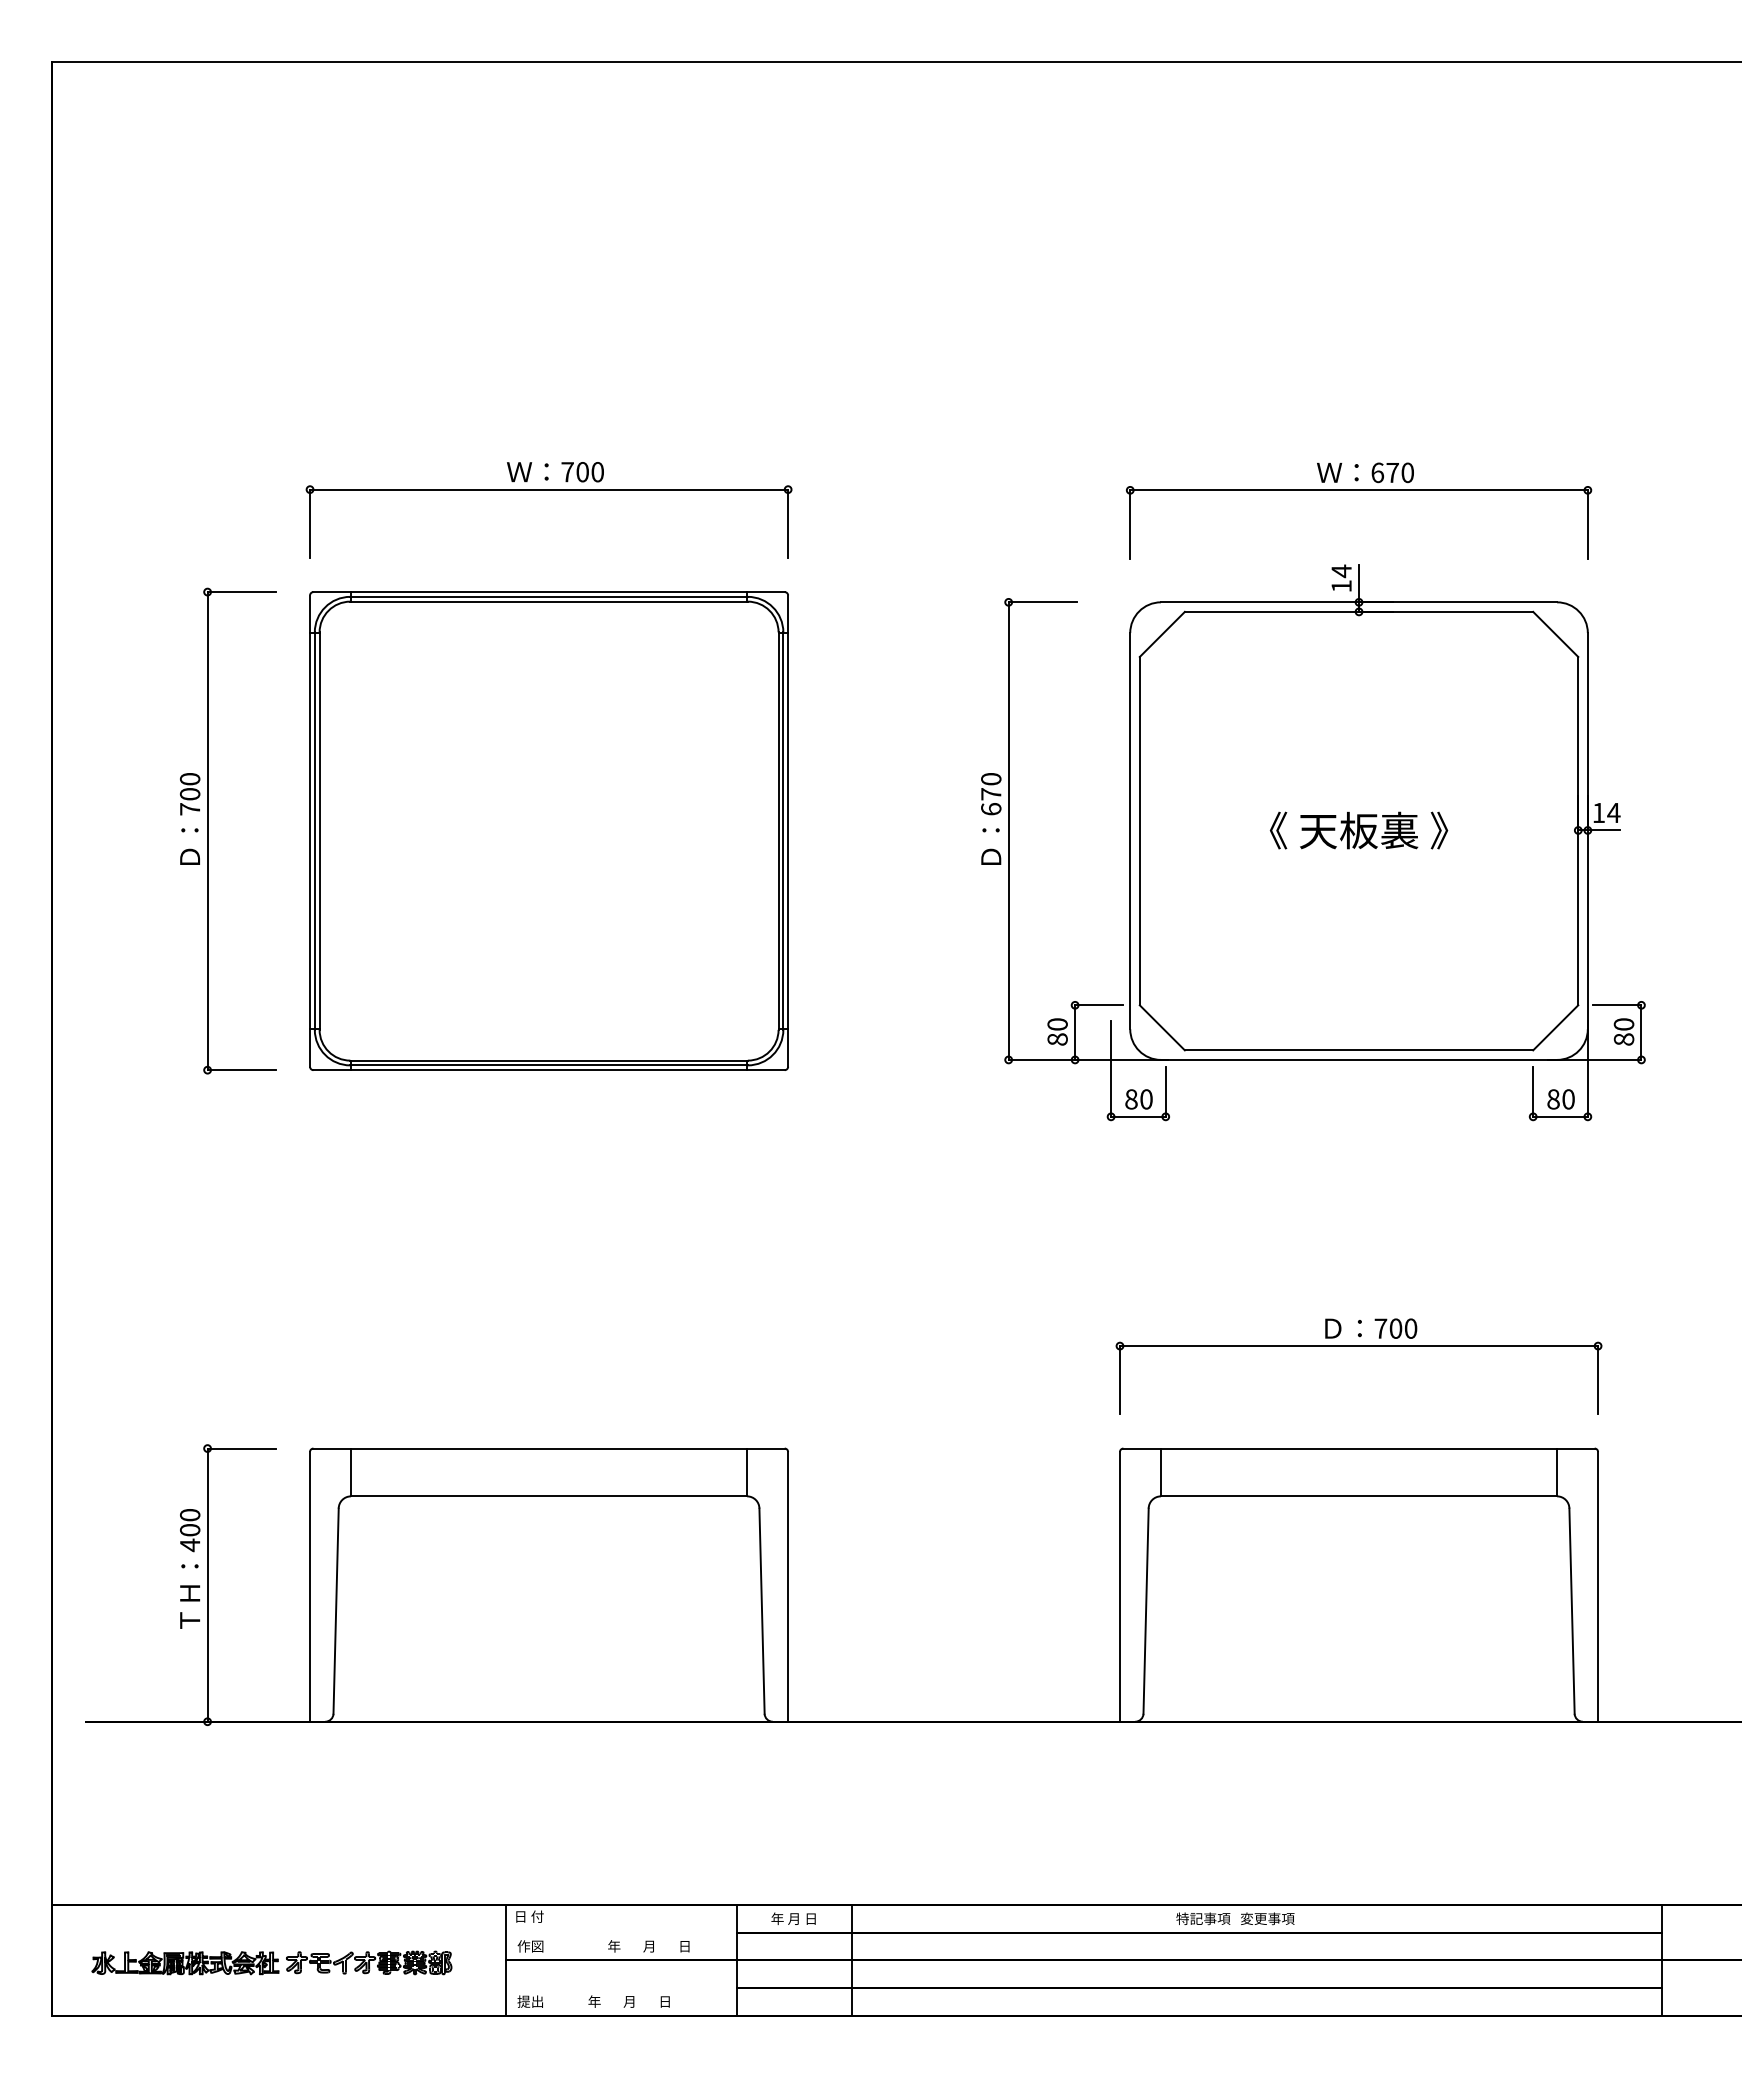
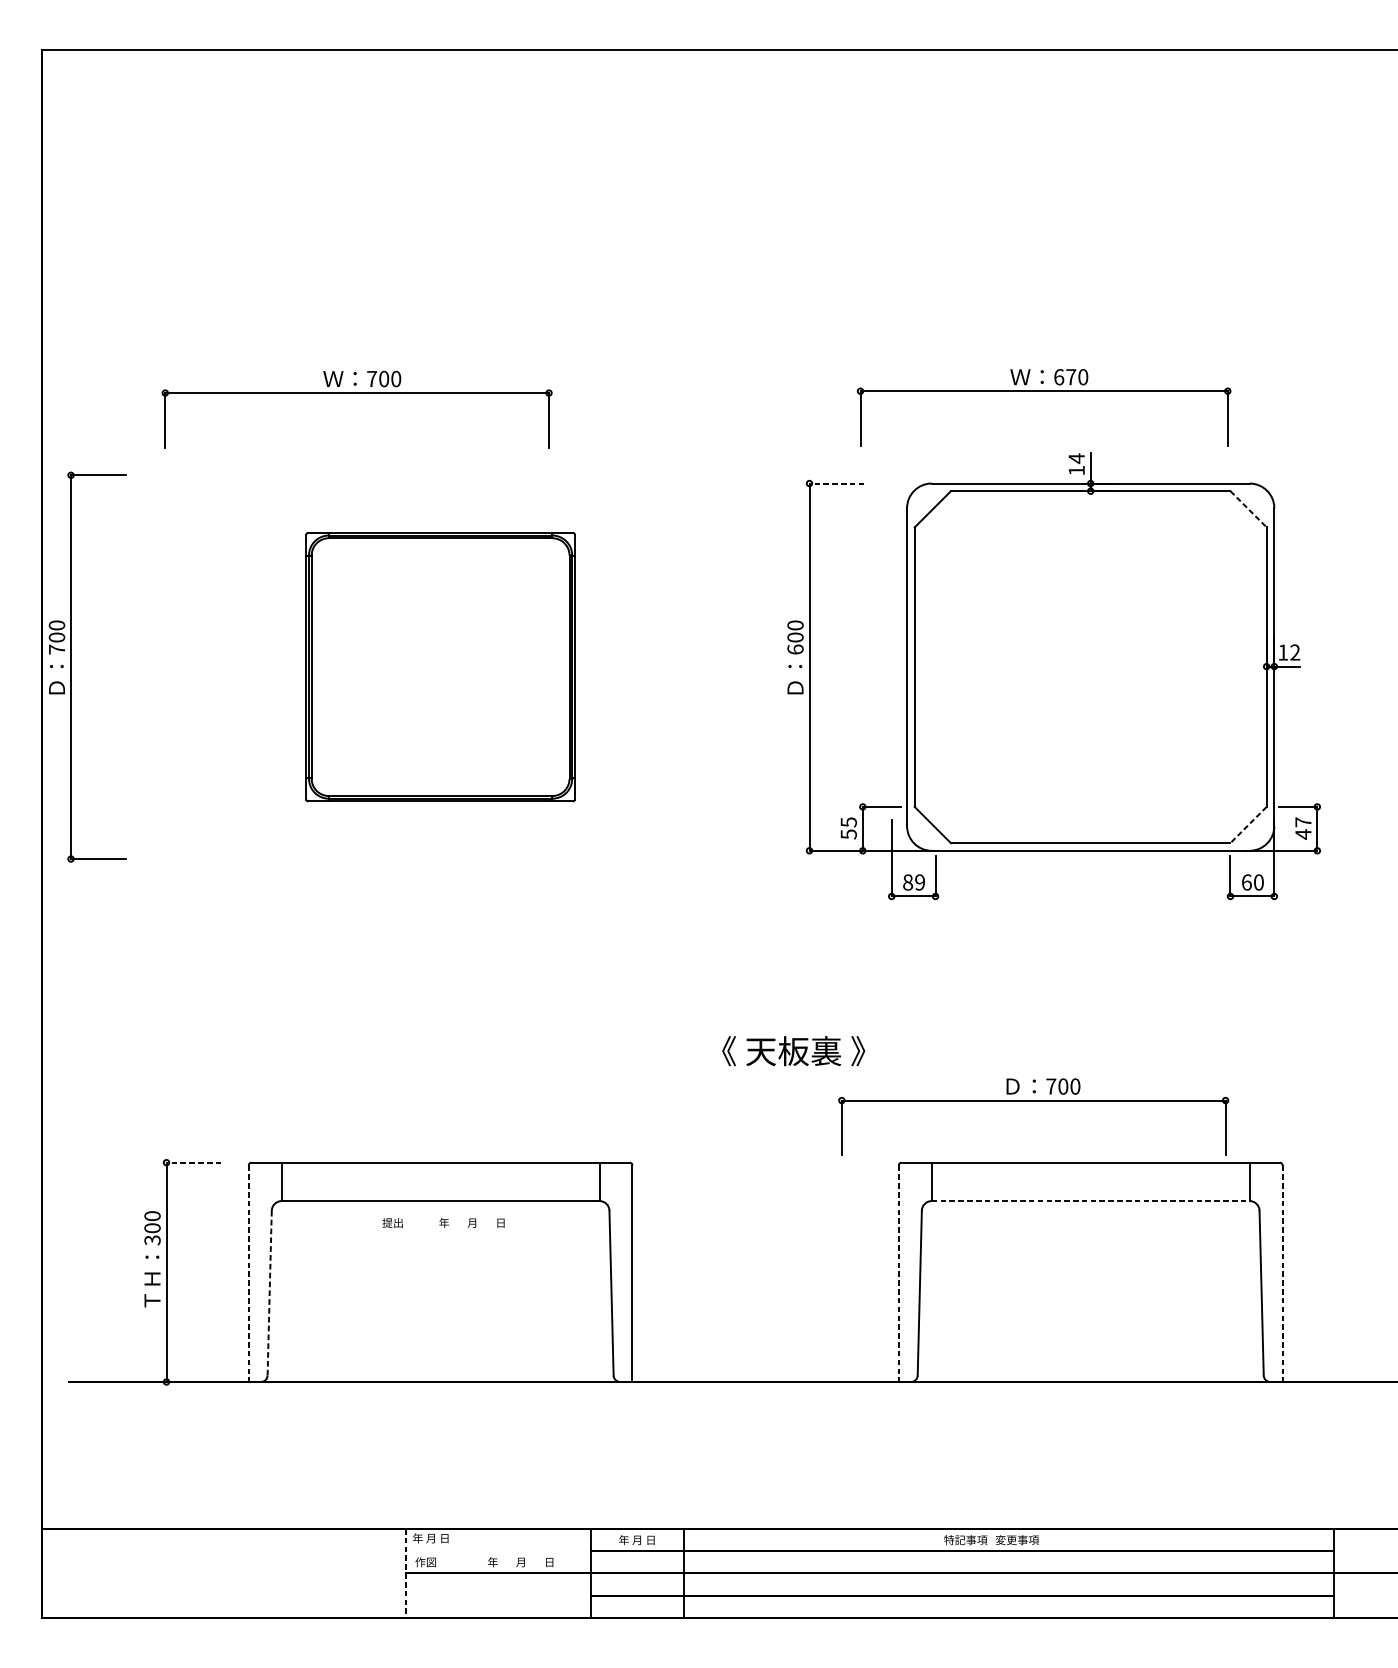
part: (548, 490) -> (356, 393), moved
part: (1359, 490) -> (1044, 391), moved
line: (1042, 602) -> (836, 483), solid -> dashed
line: (1555, 634) -> (1248, 509), solid -> dashed
text: (991, 794) -> (795, 637), 670 -> 600
text: (1613, 812) -> (1294, 652), 14 -> 12
part: (208, 830) -> (71, 666), moved
part: (548, 830) -> (440, 666), size x0.7
text: (1358, 830) -> (793, 1051), moved
line: (1555, 1027) -> (1248, 824), solid -> dashed
text: (1057, 1031) -> (848, 827), 80 -> 55
text: (1623, 1032) -> (1302, 828), 80 -> 47
text: (1146, 1099) -> (920, 882), 80 -> 89
text: (1553, 1099) -> (1246, 882), 80 -> 60
part: (1358, 1346) -> (1033, 1100), moved
line: (241, 1448) -> (193, 1162), solid -> dashed
line: (1359, 1496) -> (1091, 1201), solid -> dashed
text: (190, 1545) -> (152, 1240), 400 -> 300
line: (310, 1586) -> (249, 1273), solid -> dashed
line: (1119, 1586) -> (898, 1273), solid -> dashed
line: (1598, 1586) -> (1282, 1273), solid -> dashed
line: (336, 1611) -> (270, 1293), solid -> dashed
text: (536, 1916) -> (430, 1538), 日 付 -> 年 月 日
line: (505, 1960) -> (405, 1573), solid -> dashed
part: (271, 1962) -> (217, 1575), removed
text: (593, 2001) -> (443, 1222), moved

